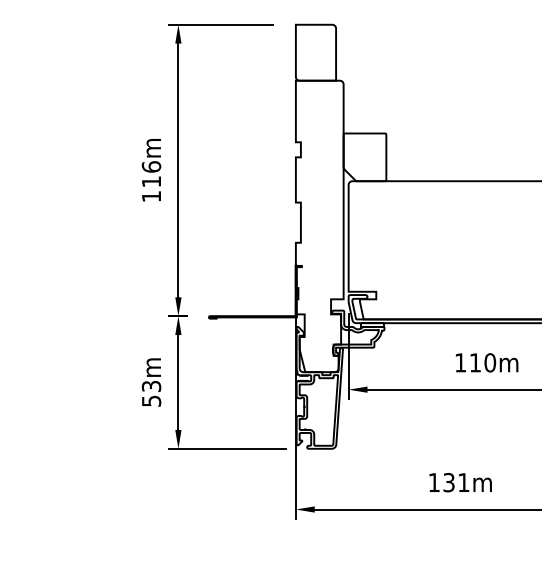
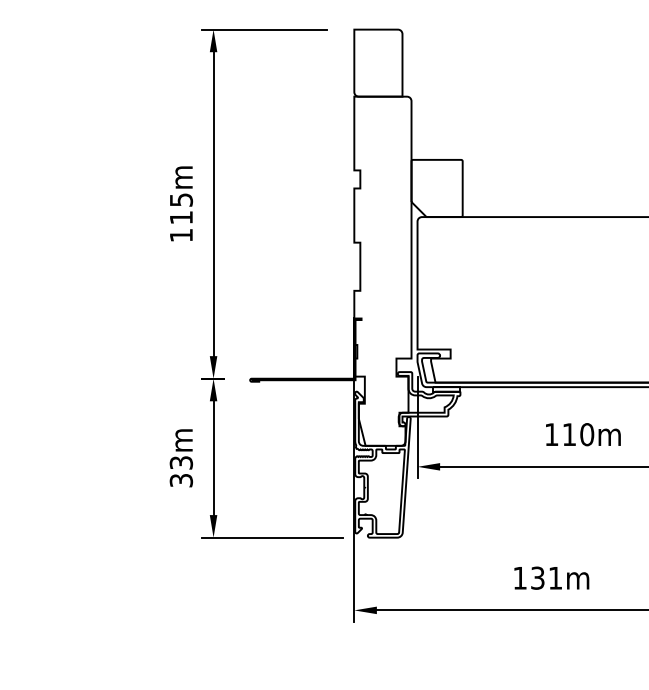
text: (151, 166) -> (181, 199), 116m -> 115m
text: (150, 400) -> (180, 479), 53m -> 33m

